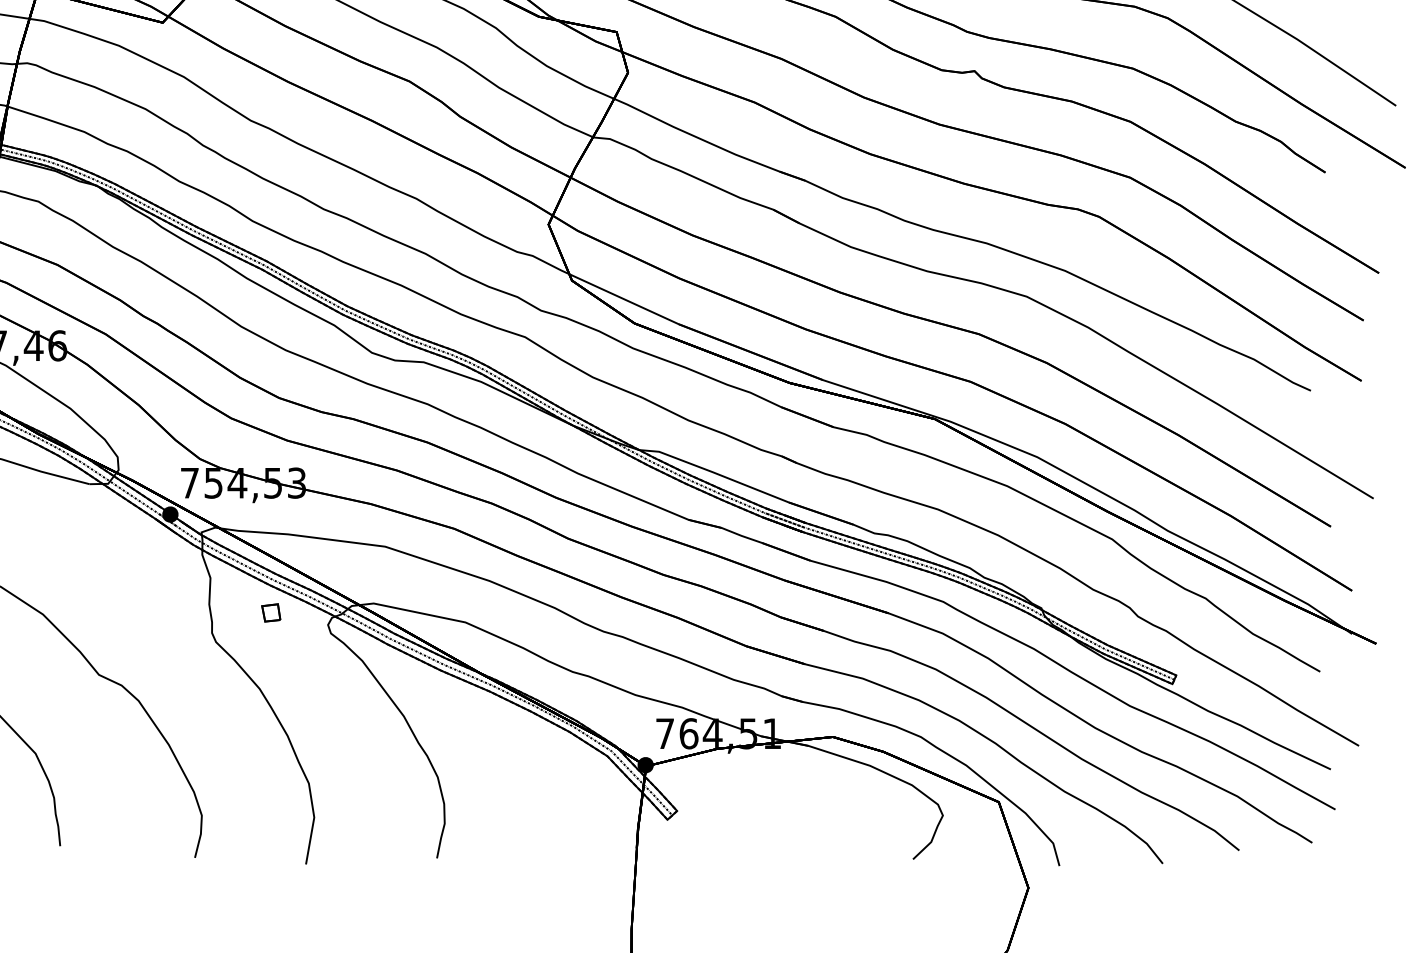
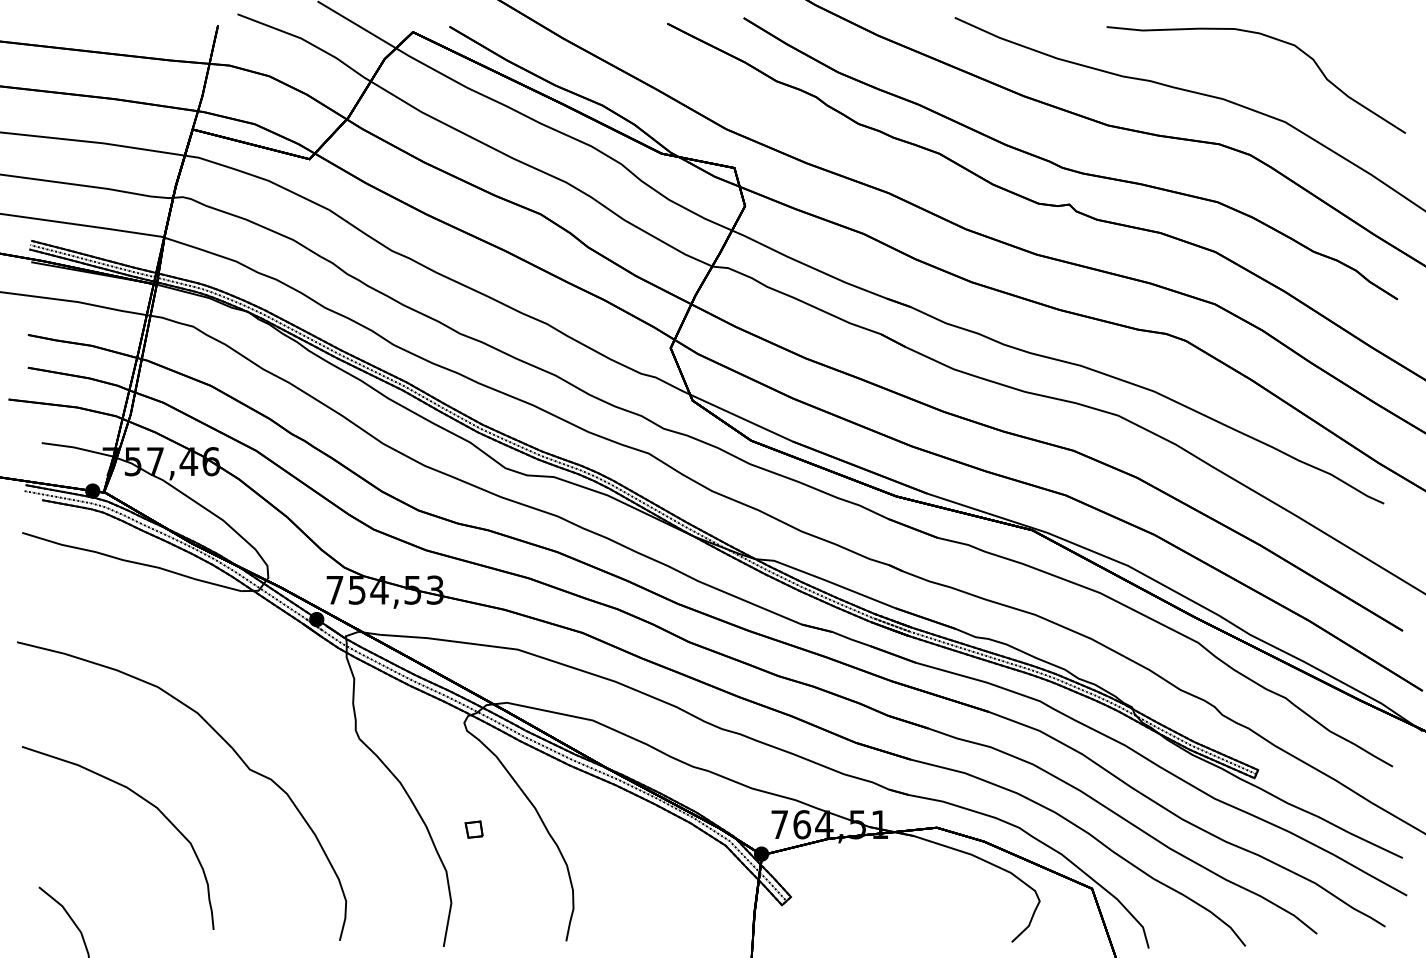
part: (270, 612) -> (473, 829), moved

